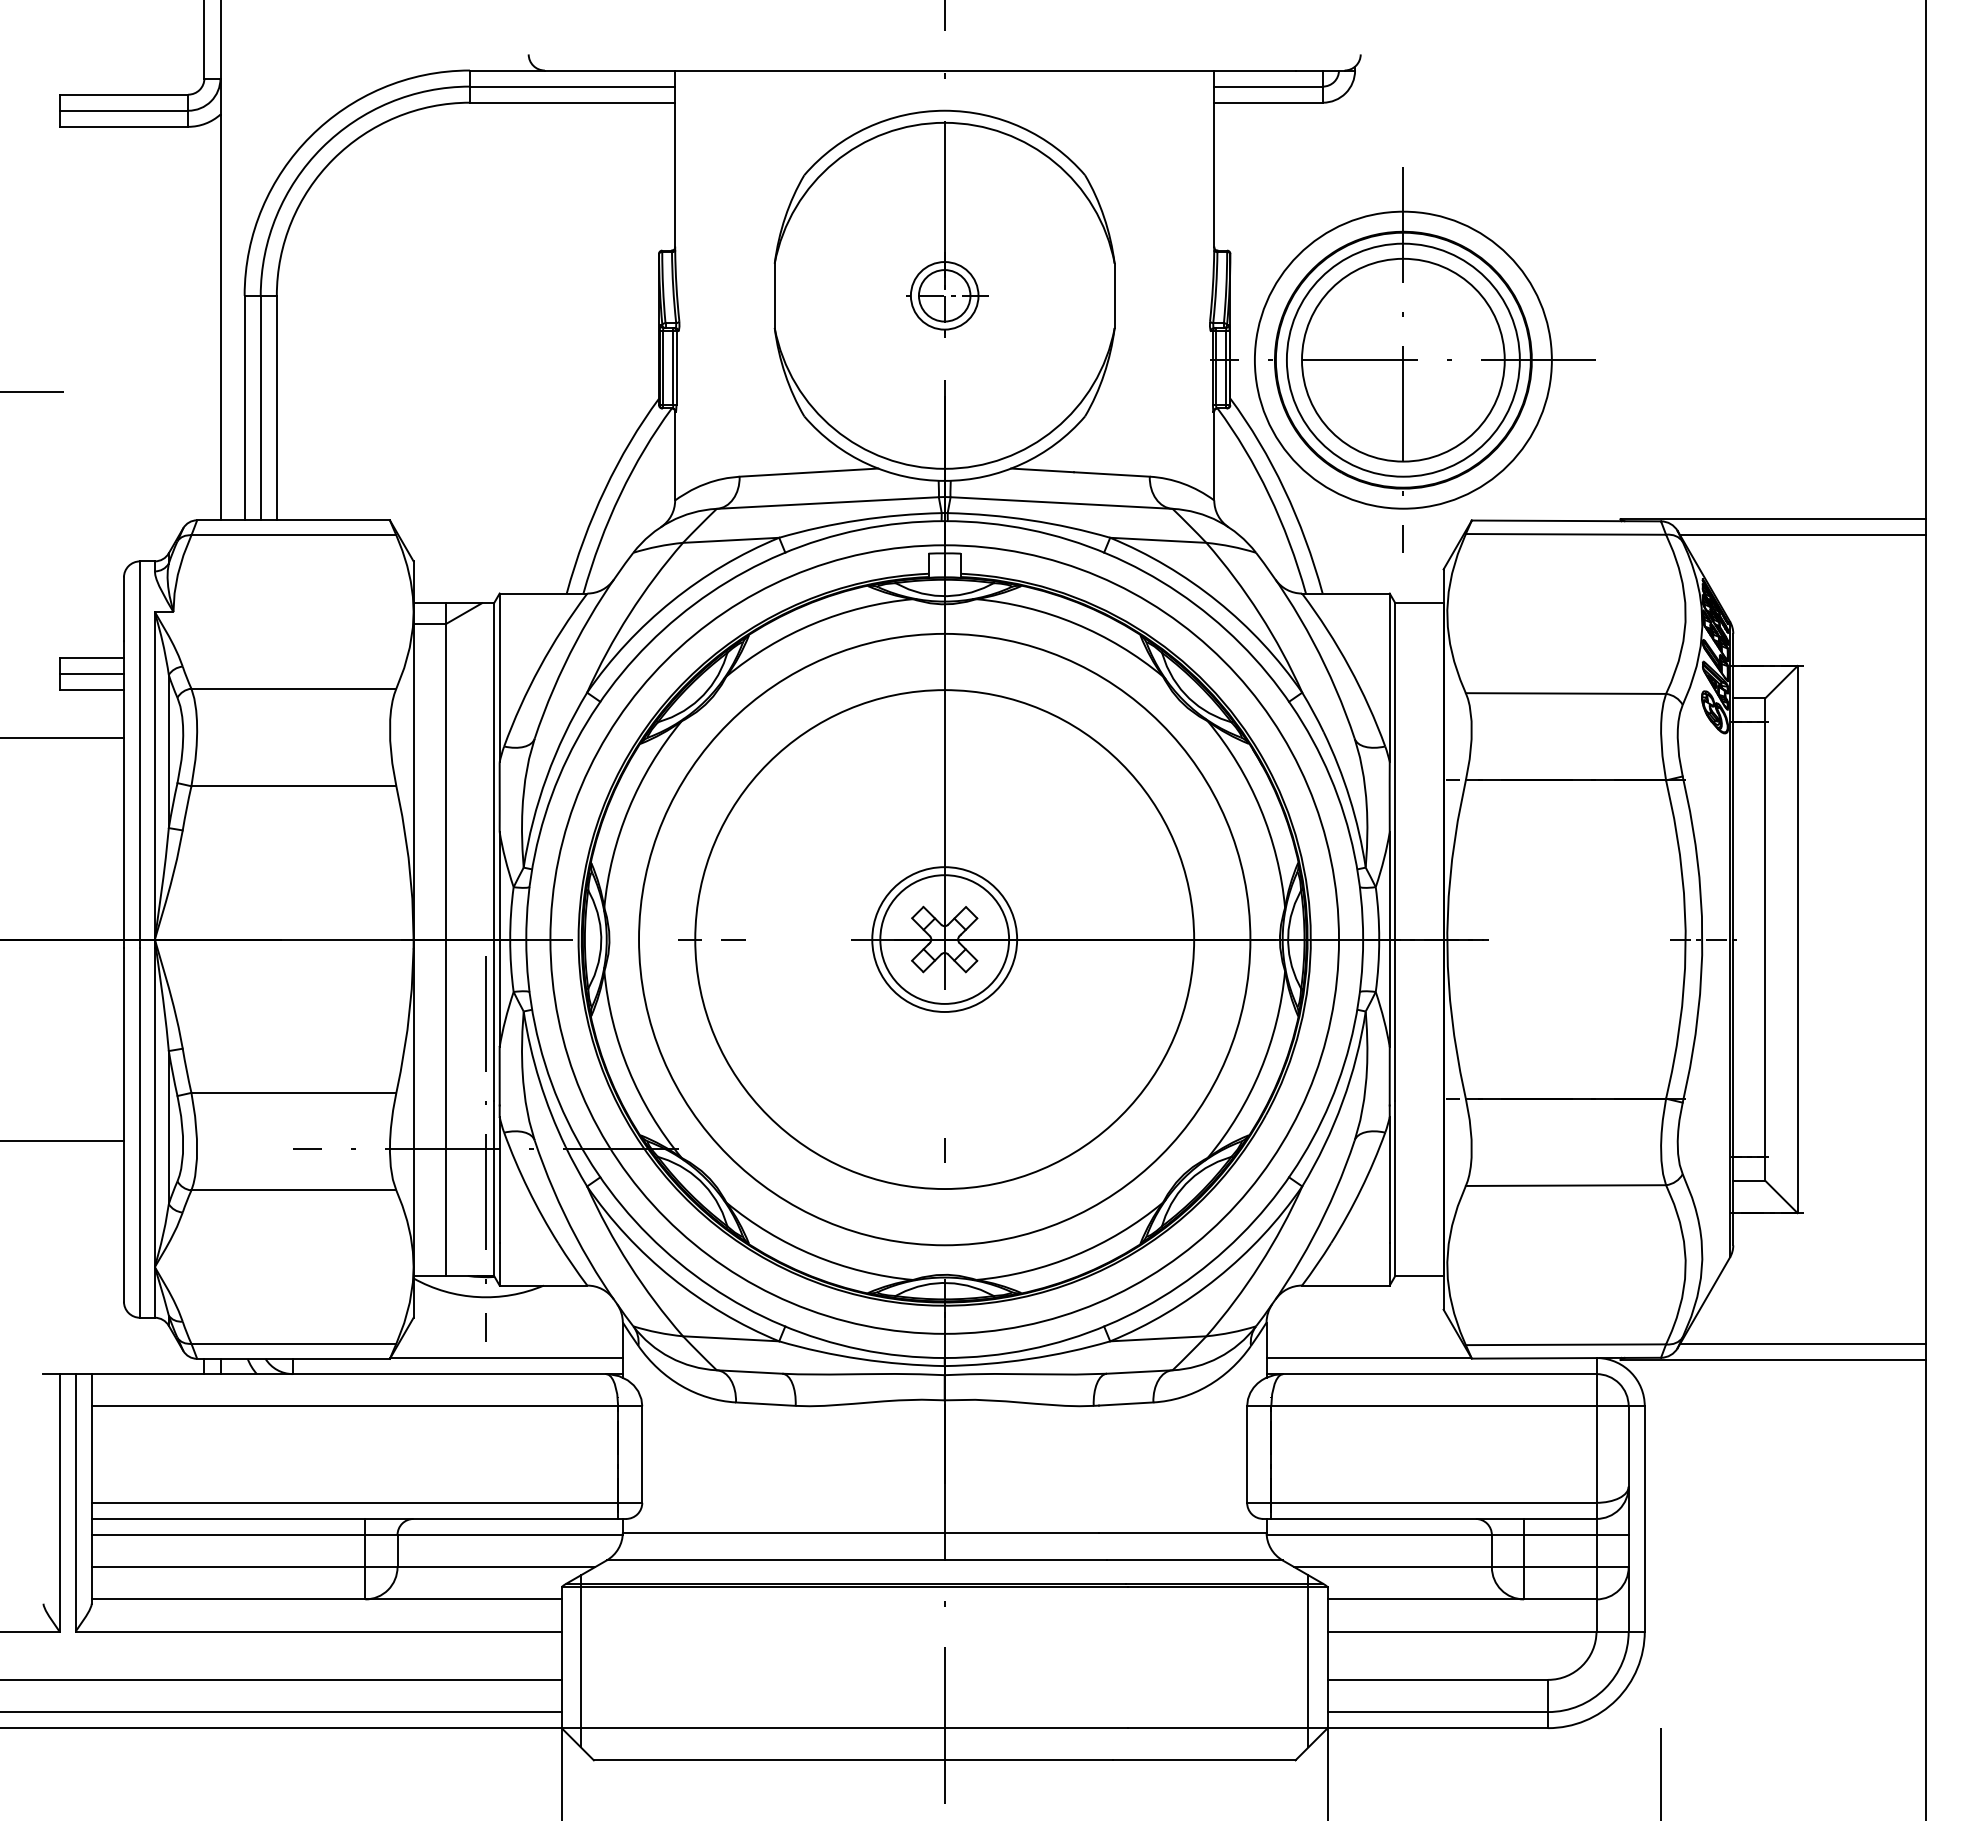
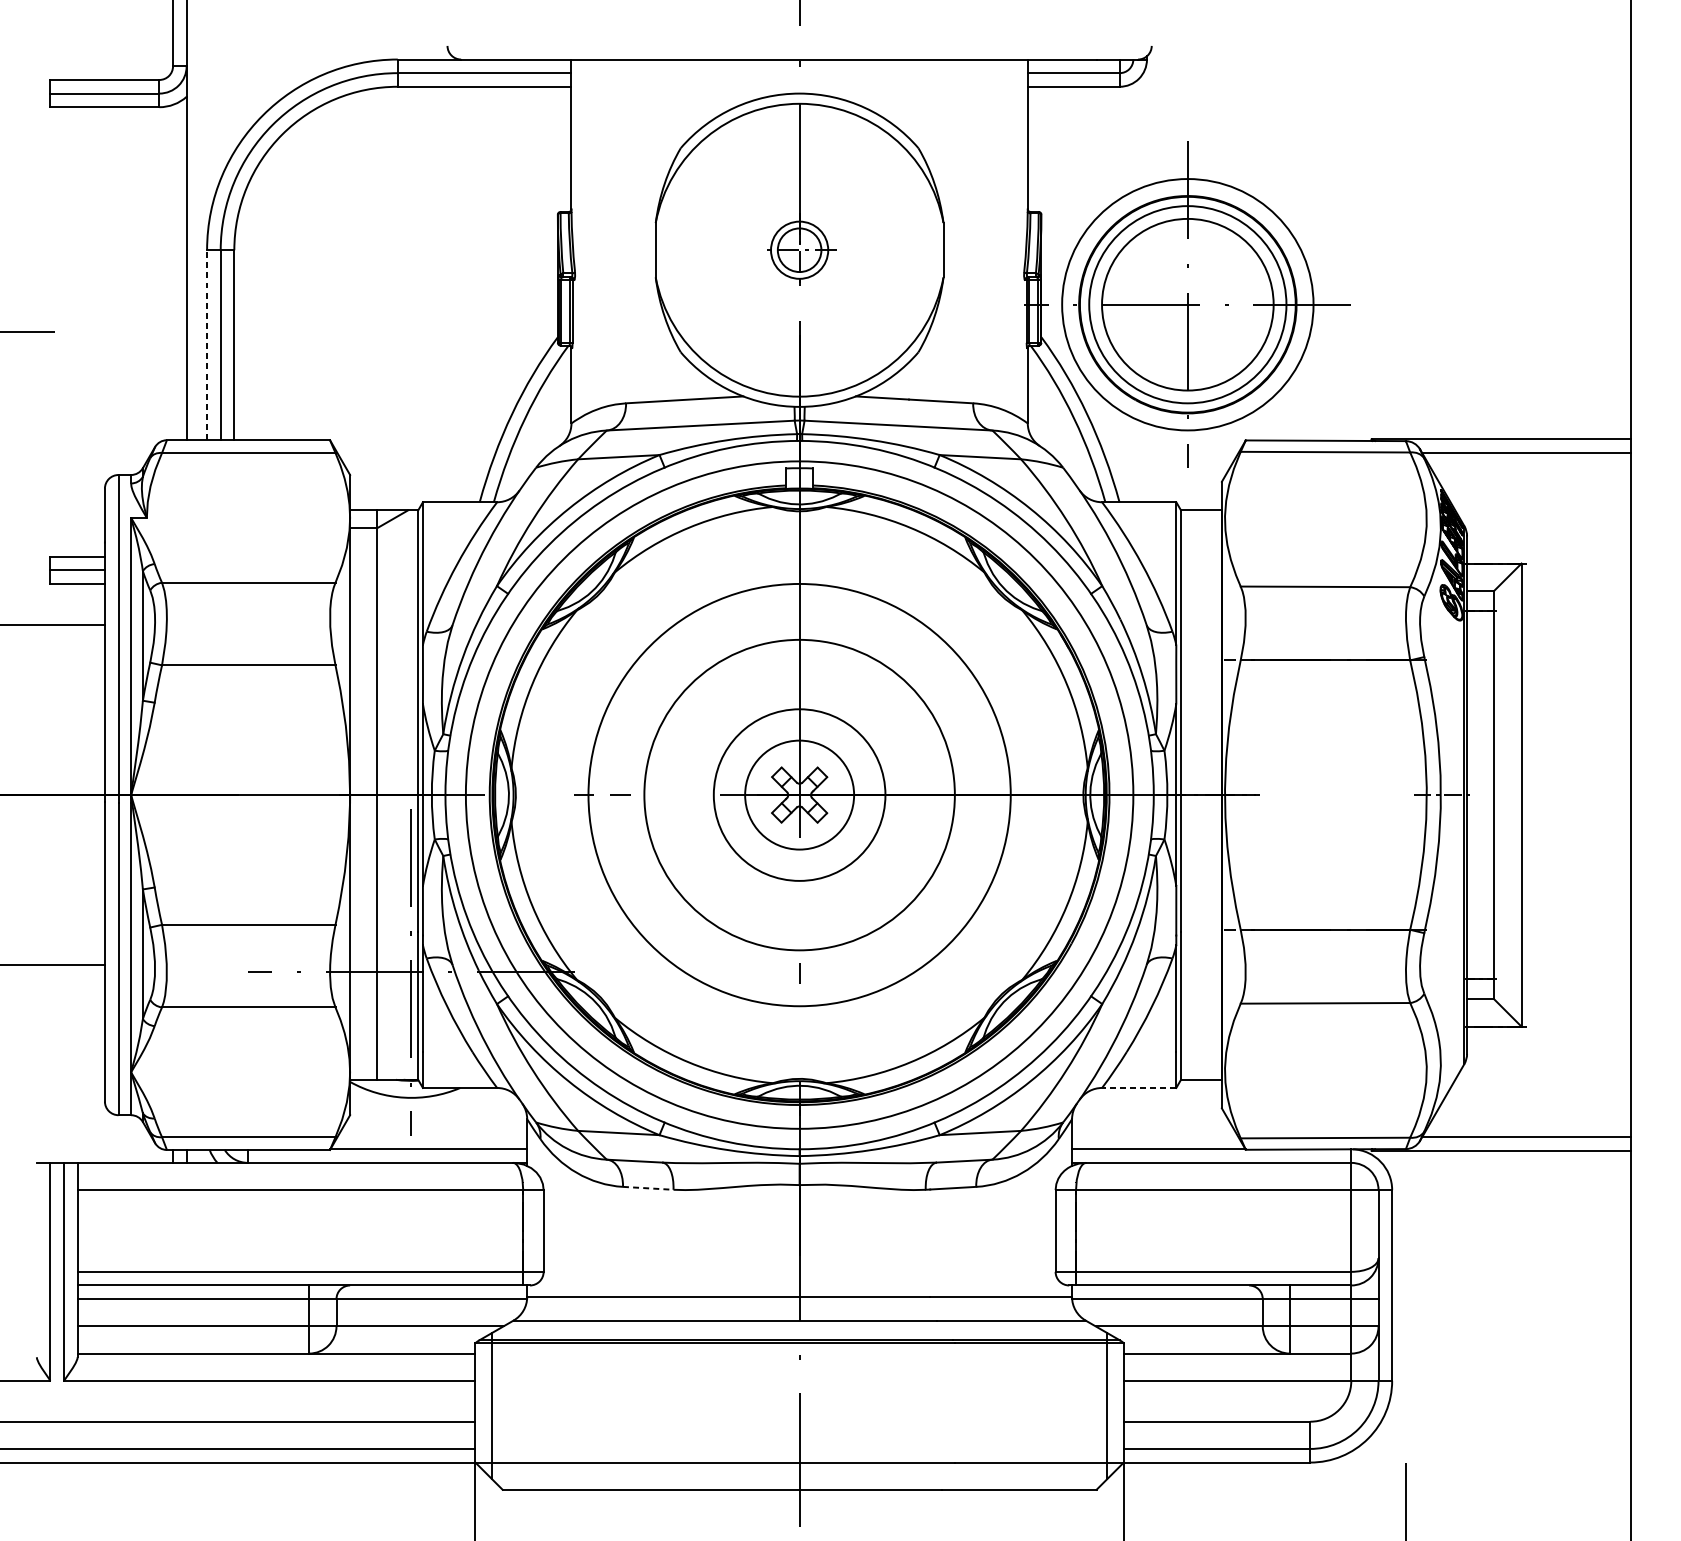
line: (244, 407) -> (206, 344), solid -> dashed
circle: (944, 939) -> (799, 795), size x0.6
circle: (944, 939) -> (799, 795), size x1.4
line: (1345, 1285) -> (1138, 1087), solid -> dashed
line: (765, 1404) -> (647, 1188), solid -> dashed

